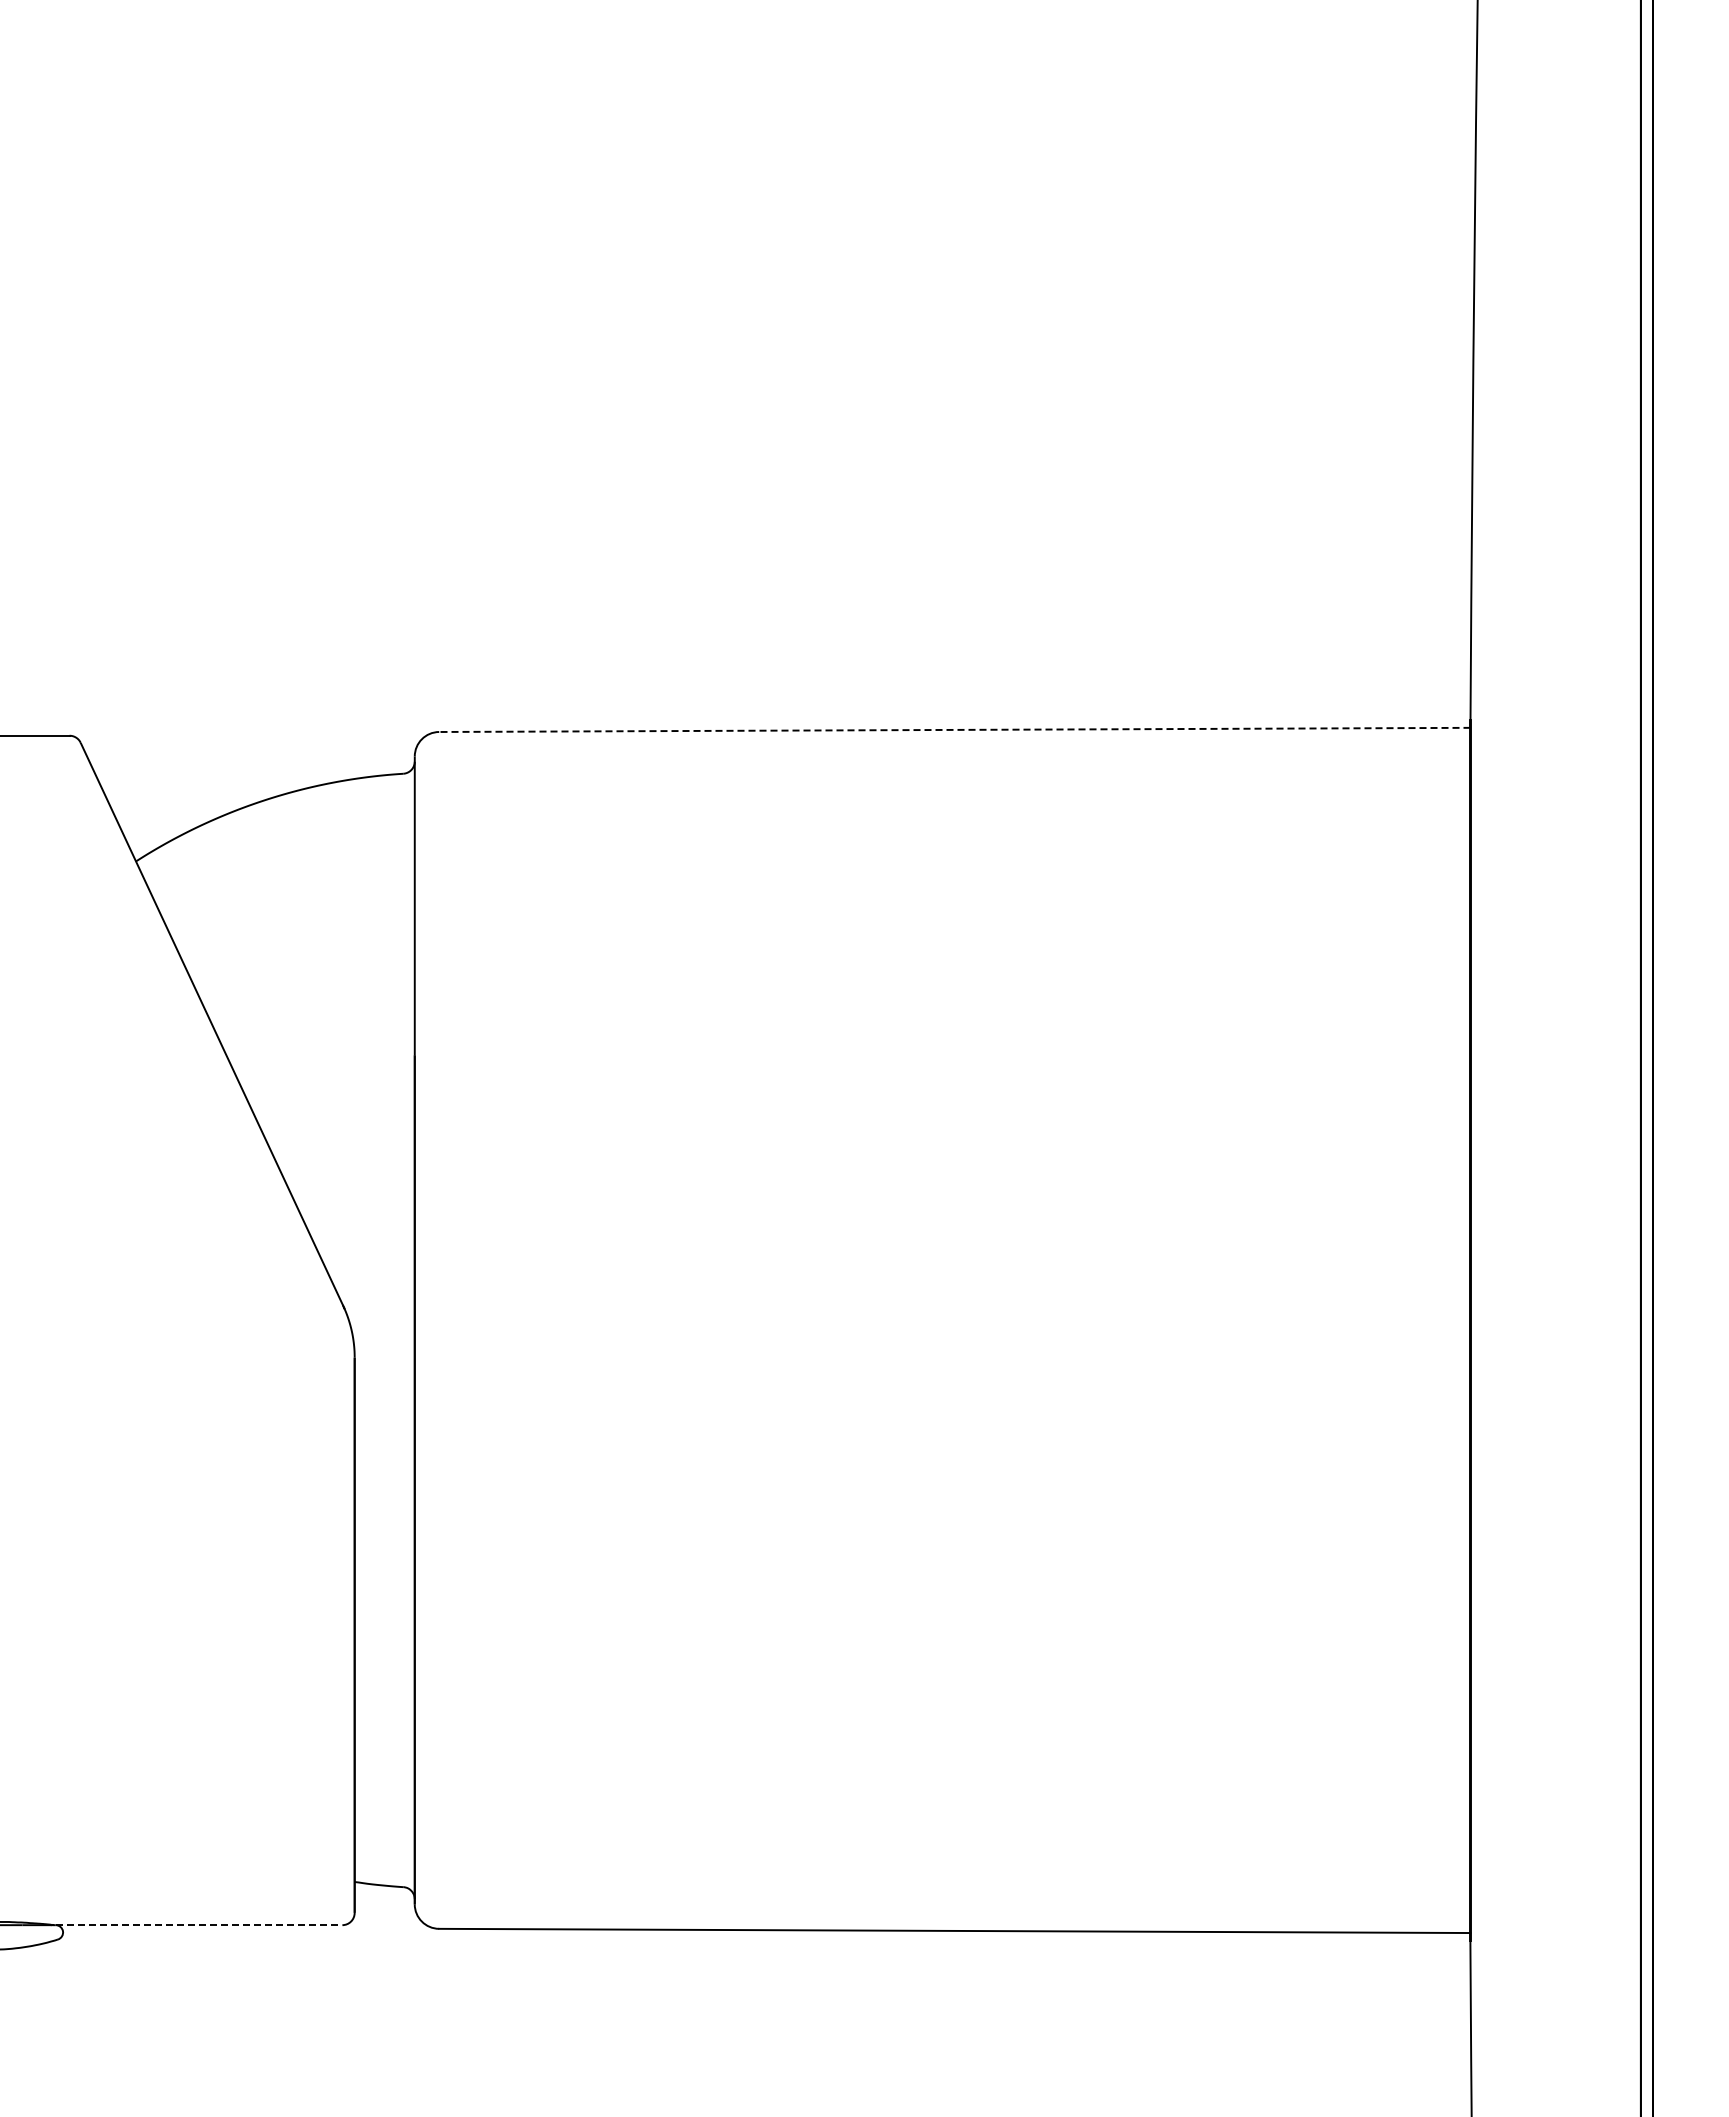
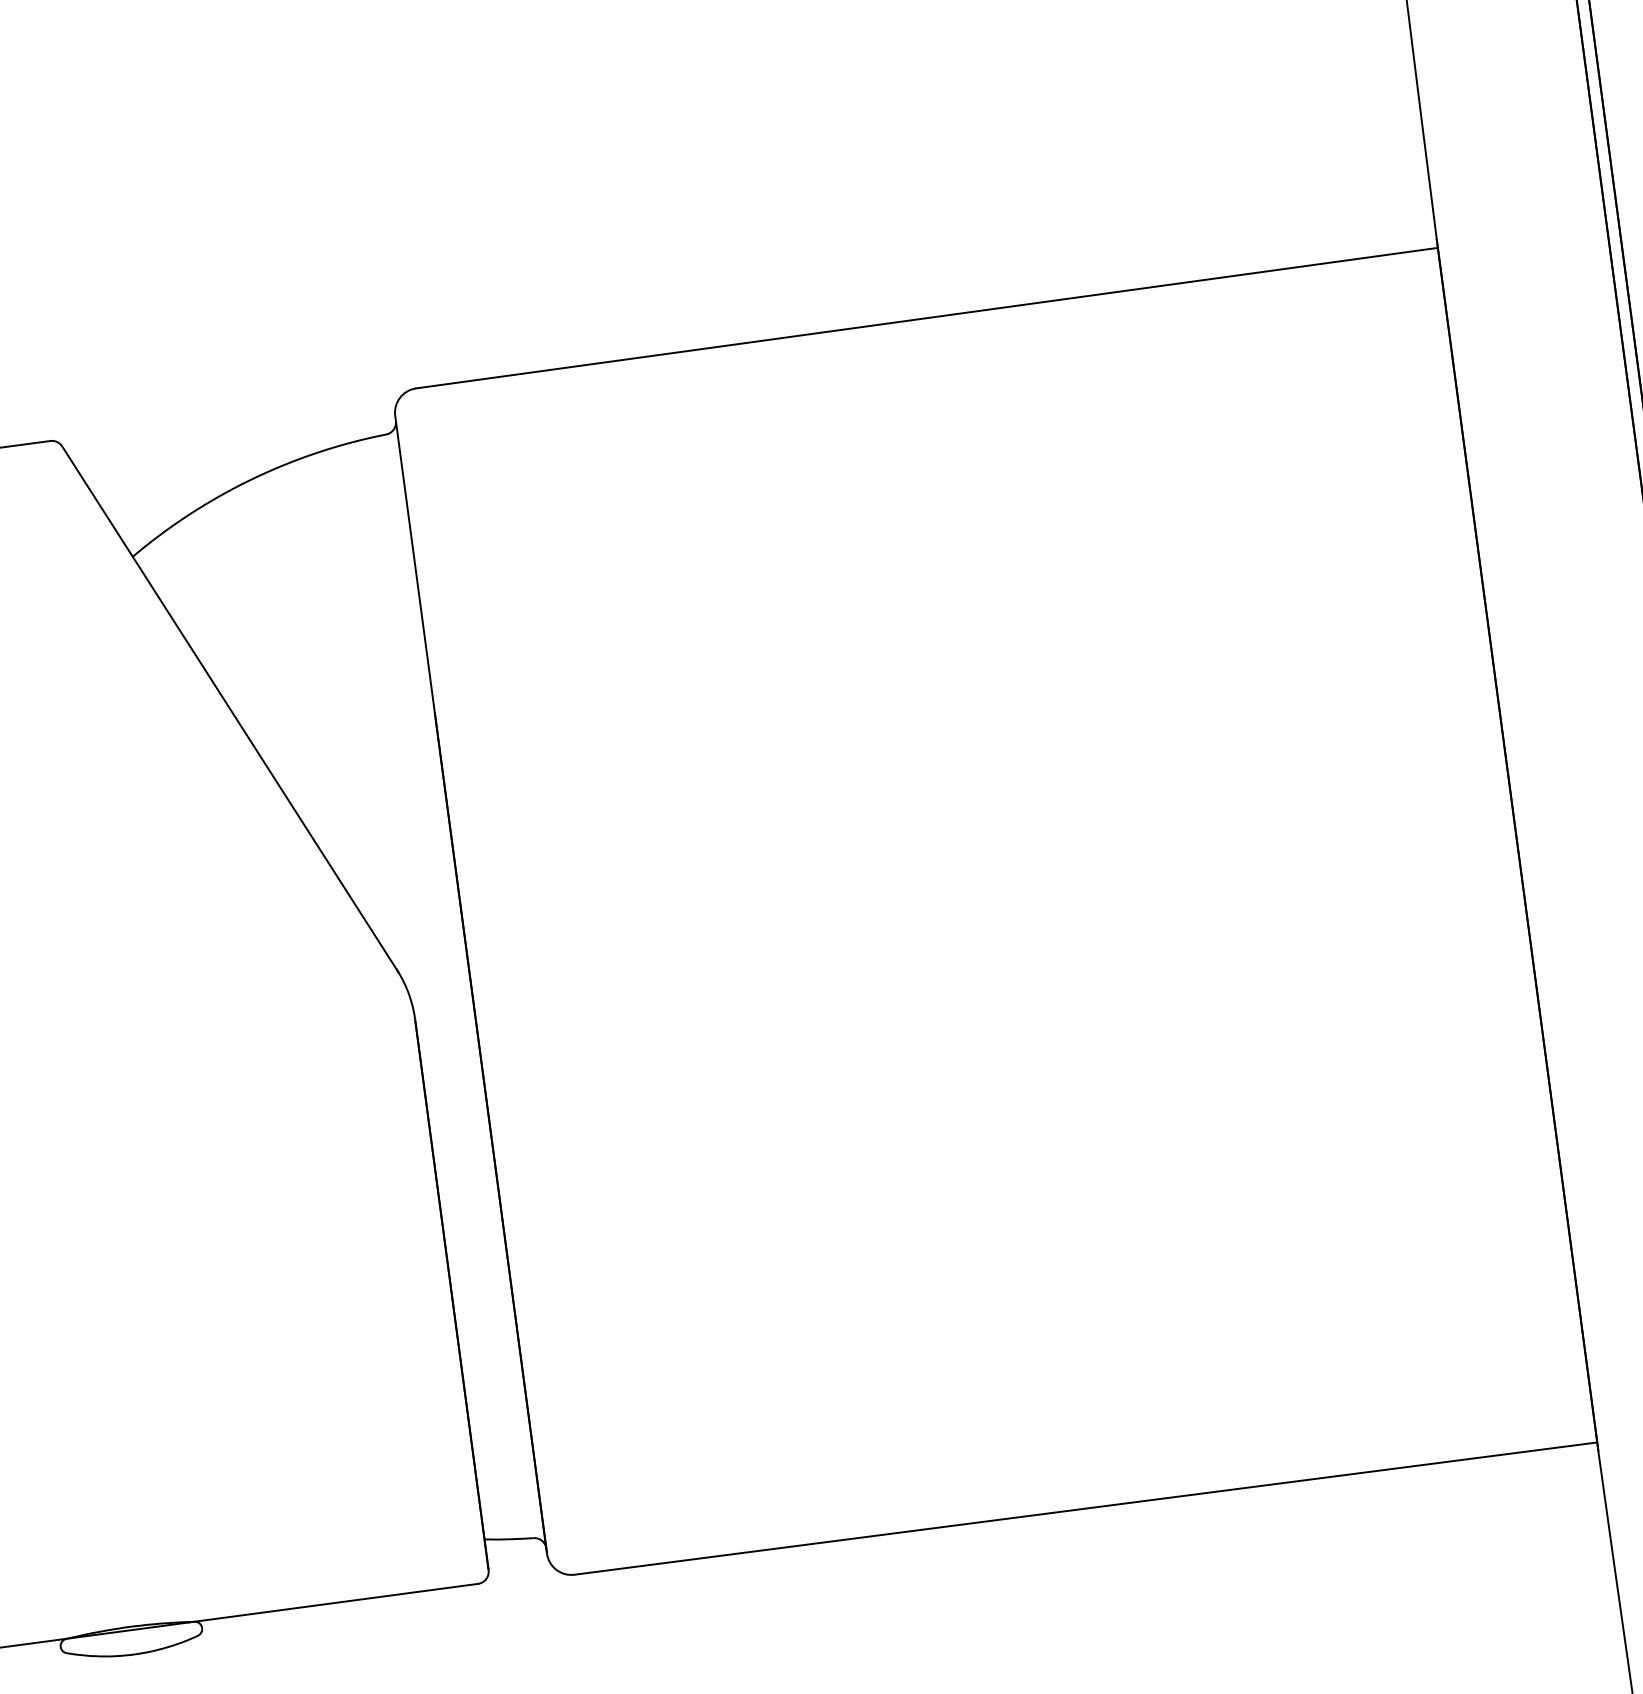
line: (954, 729) -> (926, 317), dashed -> solid
line: (199, 1925) -> (336, 1603), dashed -> solid

